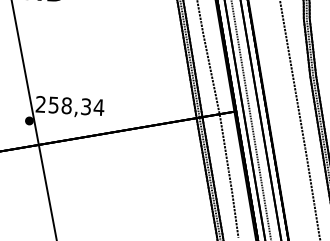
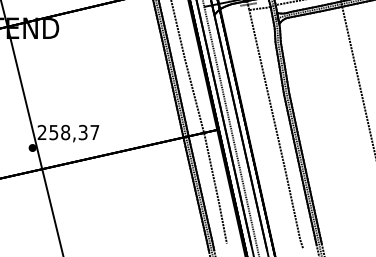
text: (98, 107) -> (94, 132), 258,34 -> 258,37

